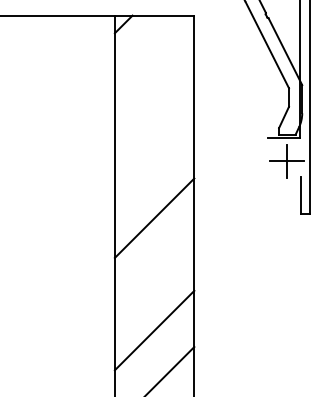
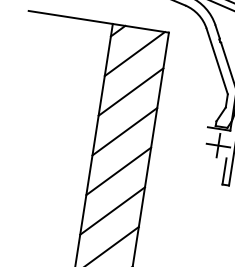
line: (151, 52) -> (134, 54), added
line: (154, 105) -> (130, 91), added
line: (154, 161) -> (124, 131), added
line: (154, 274) -> (112, 211), added

